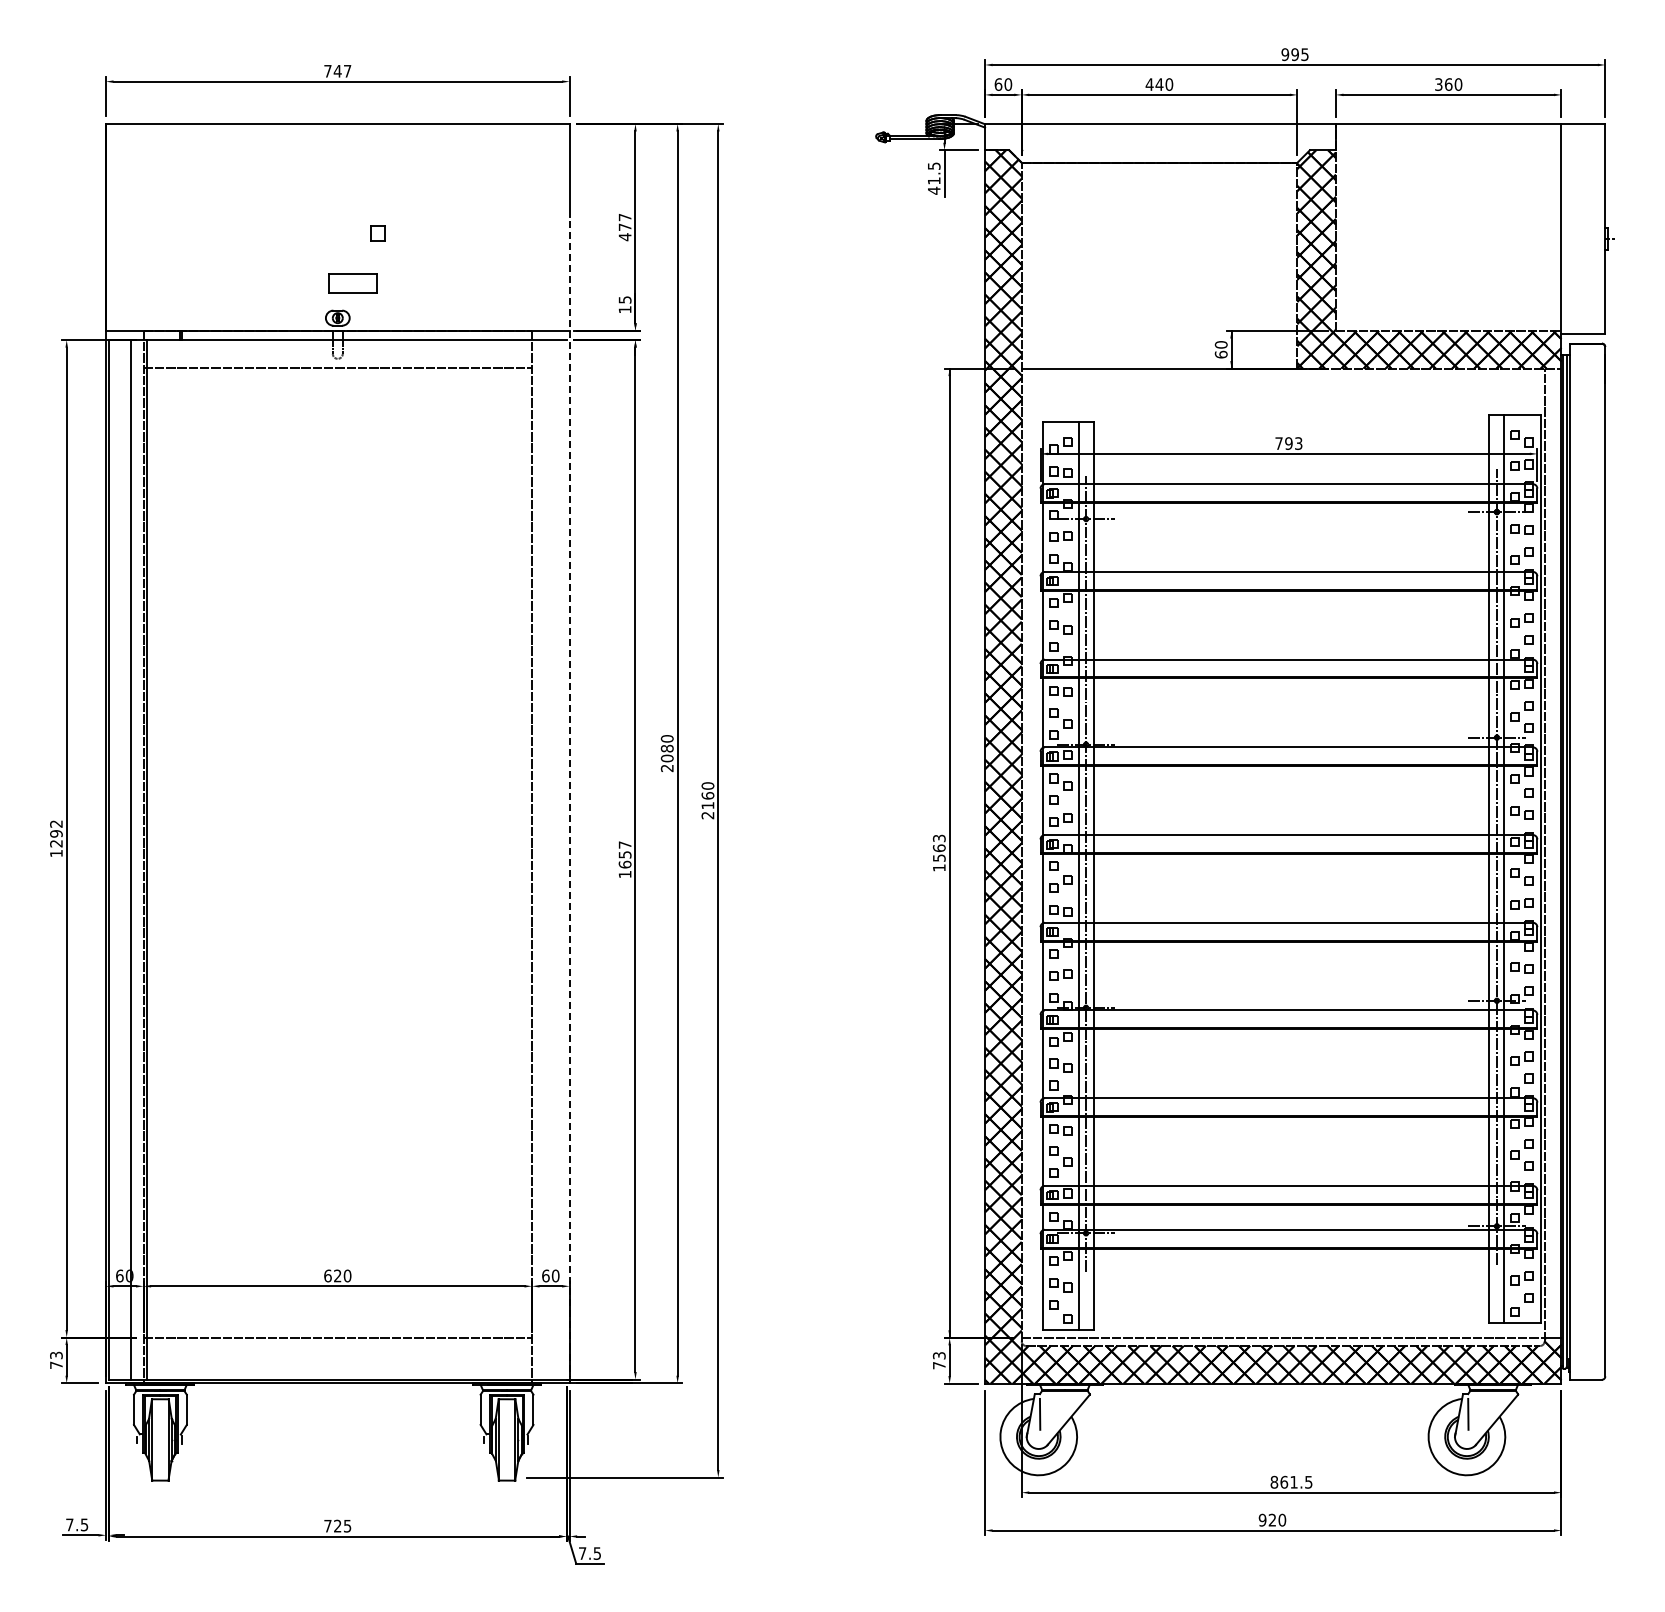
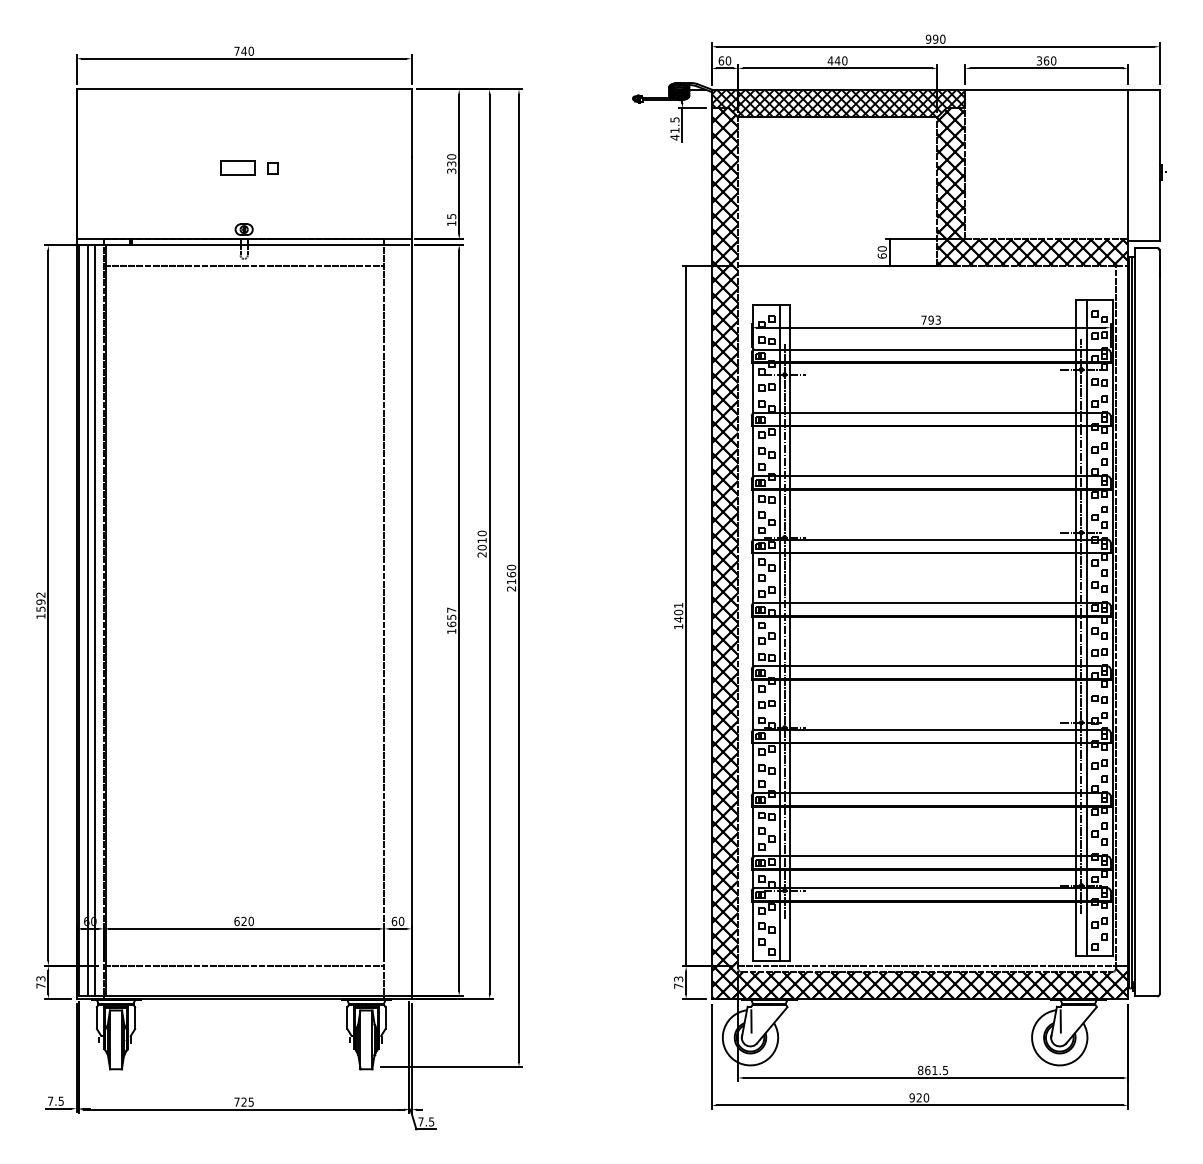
text: (1304, 54) -> (942, 39), 995 -> 990
text: (347, 70) -> (251, 50), 747 -> 740
hatch: (1160, 143) -> (838, 103), added
text: (624, 227) -> (451, 164), 477 -> 330
part: (352, 283) -> (237, 168), moved
text: (666, 748) -> (481, 540), 2080 -> 2010
line: (569, 800) -> (411, 578), dashed -> solid
text: (56, 843) -> (40, 609), 1292 -> 1592
text: (938, 848) -> (678, 612), 1563 -> 1401
line: (121, 859) -> (87, 620), added

